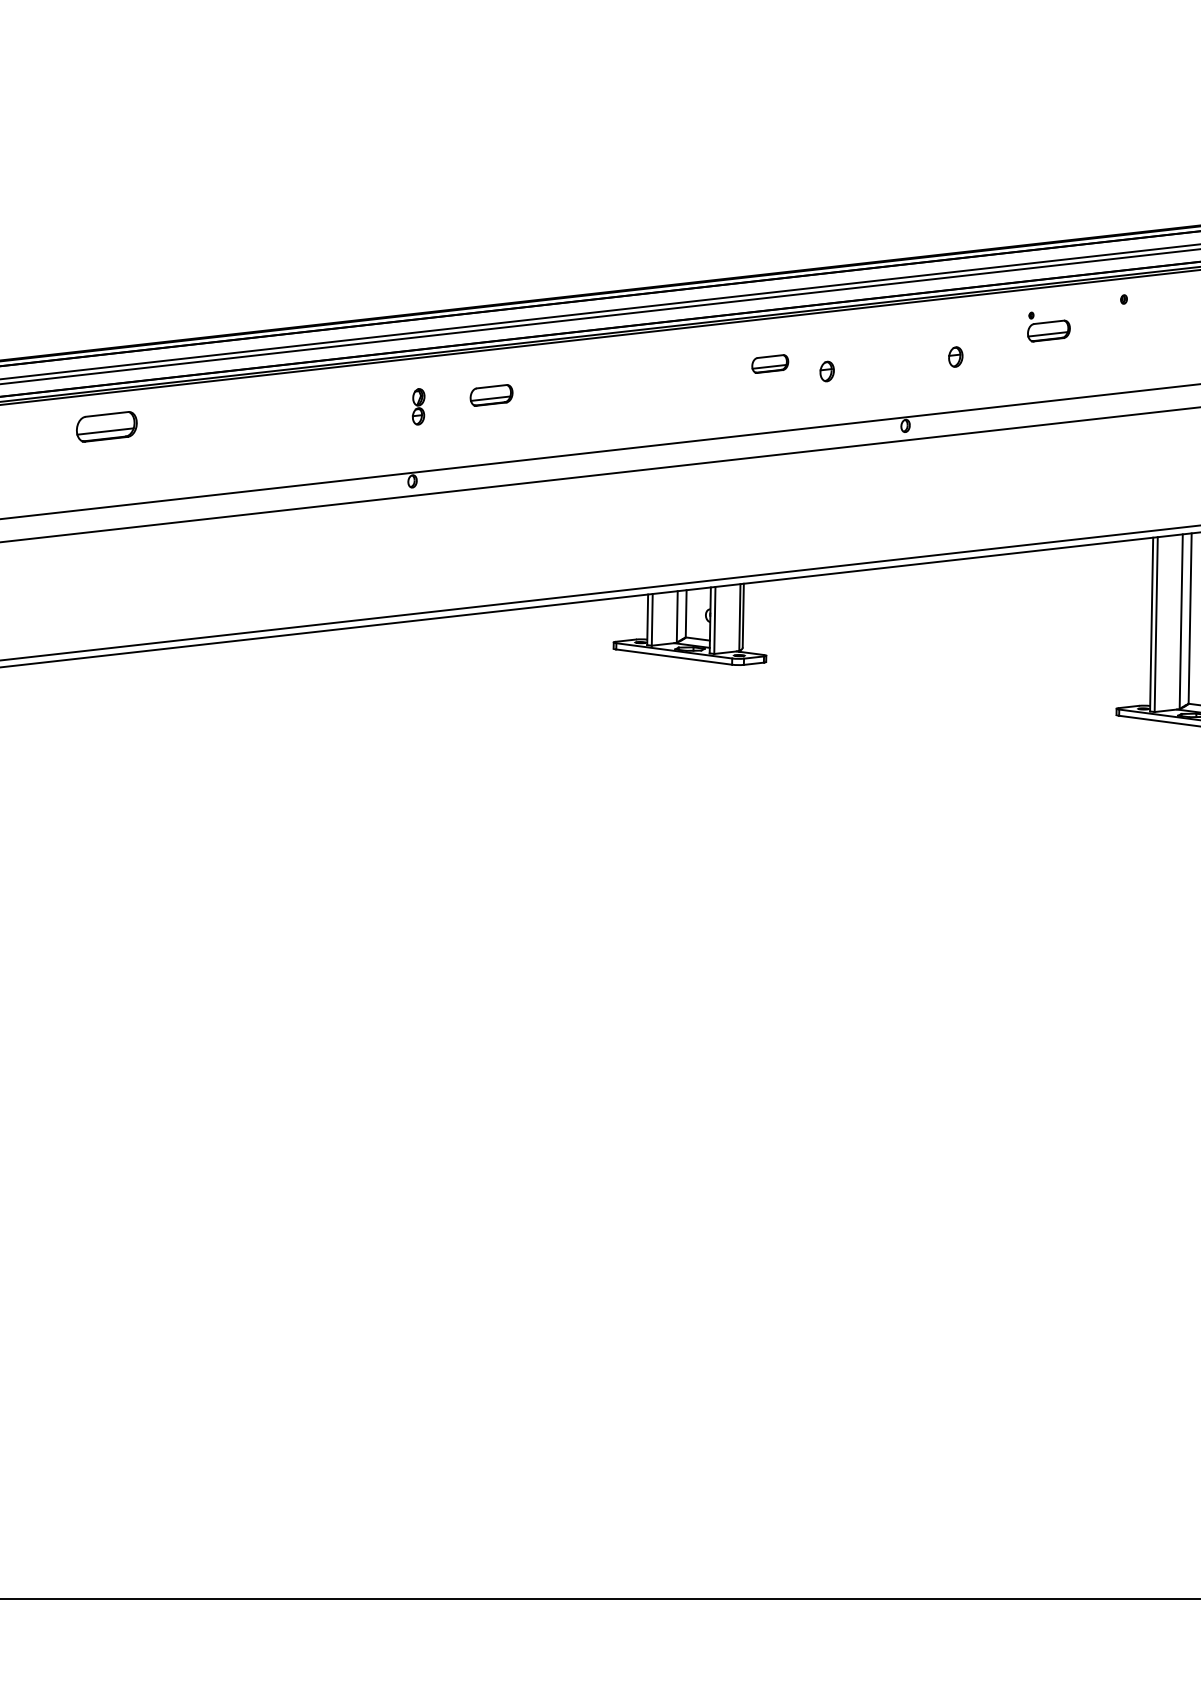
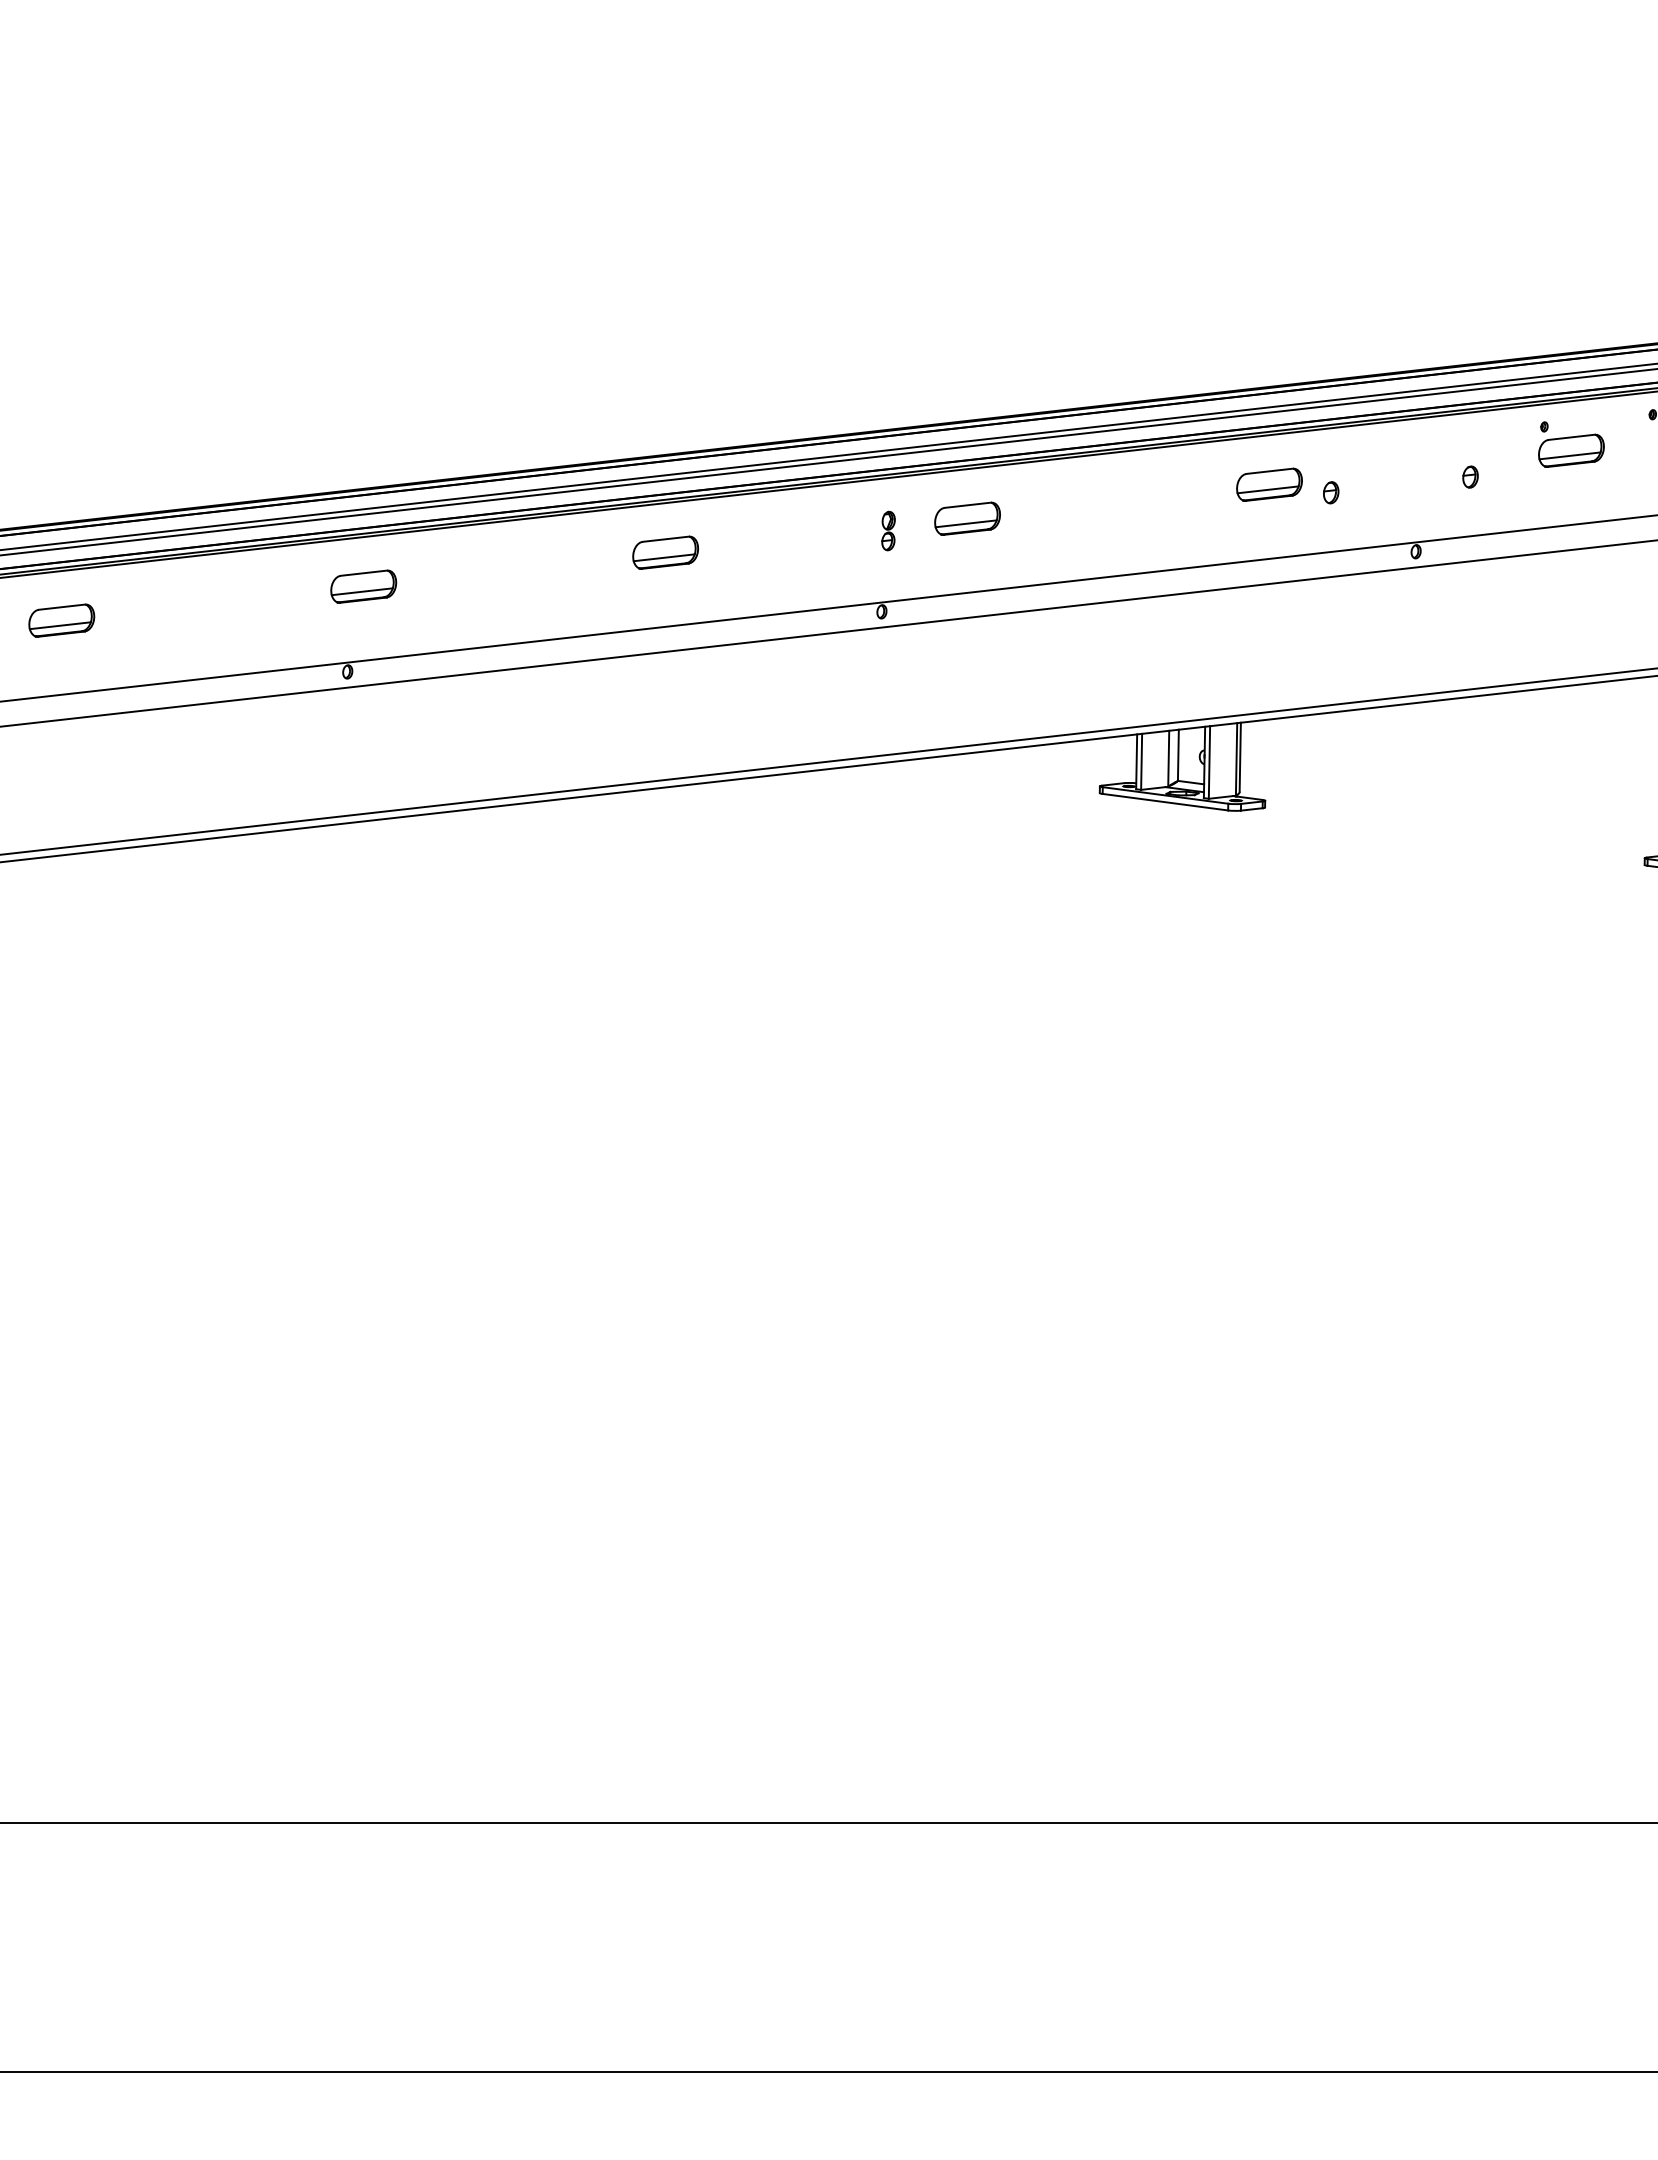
part: (1048, 326) -> (1571, 444), size x1.43
part: (770, 363) -> (1269, 484), size x1.67
part: (491, 395) -> (967, 518), size x1.43
part: (106, 426) -> (665, 552), moved

